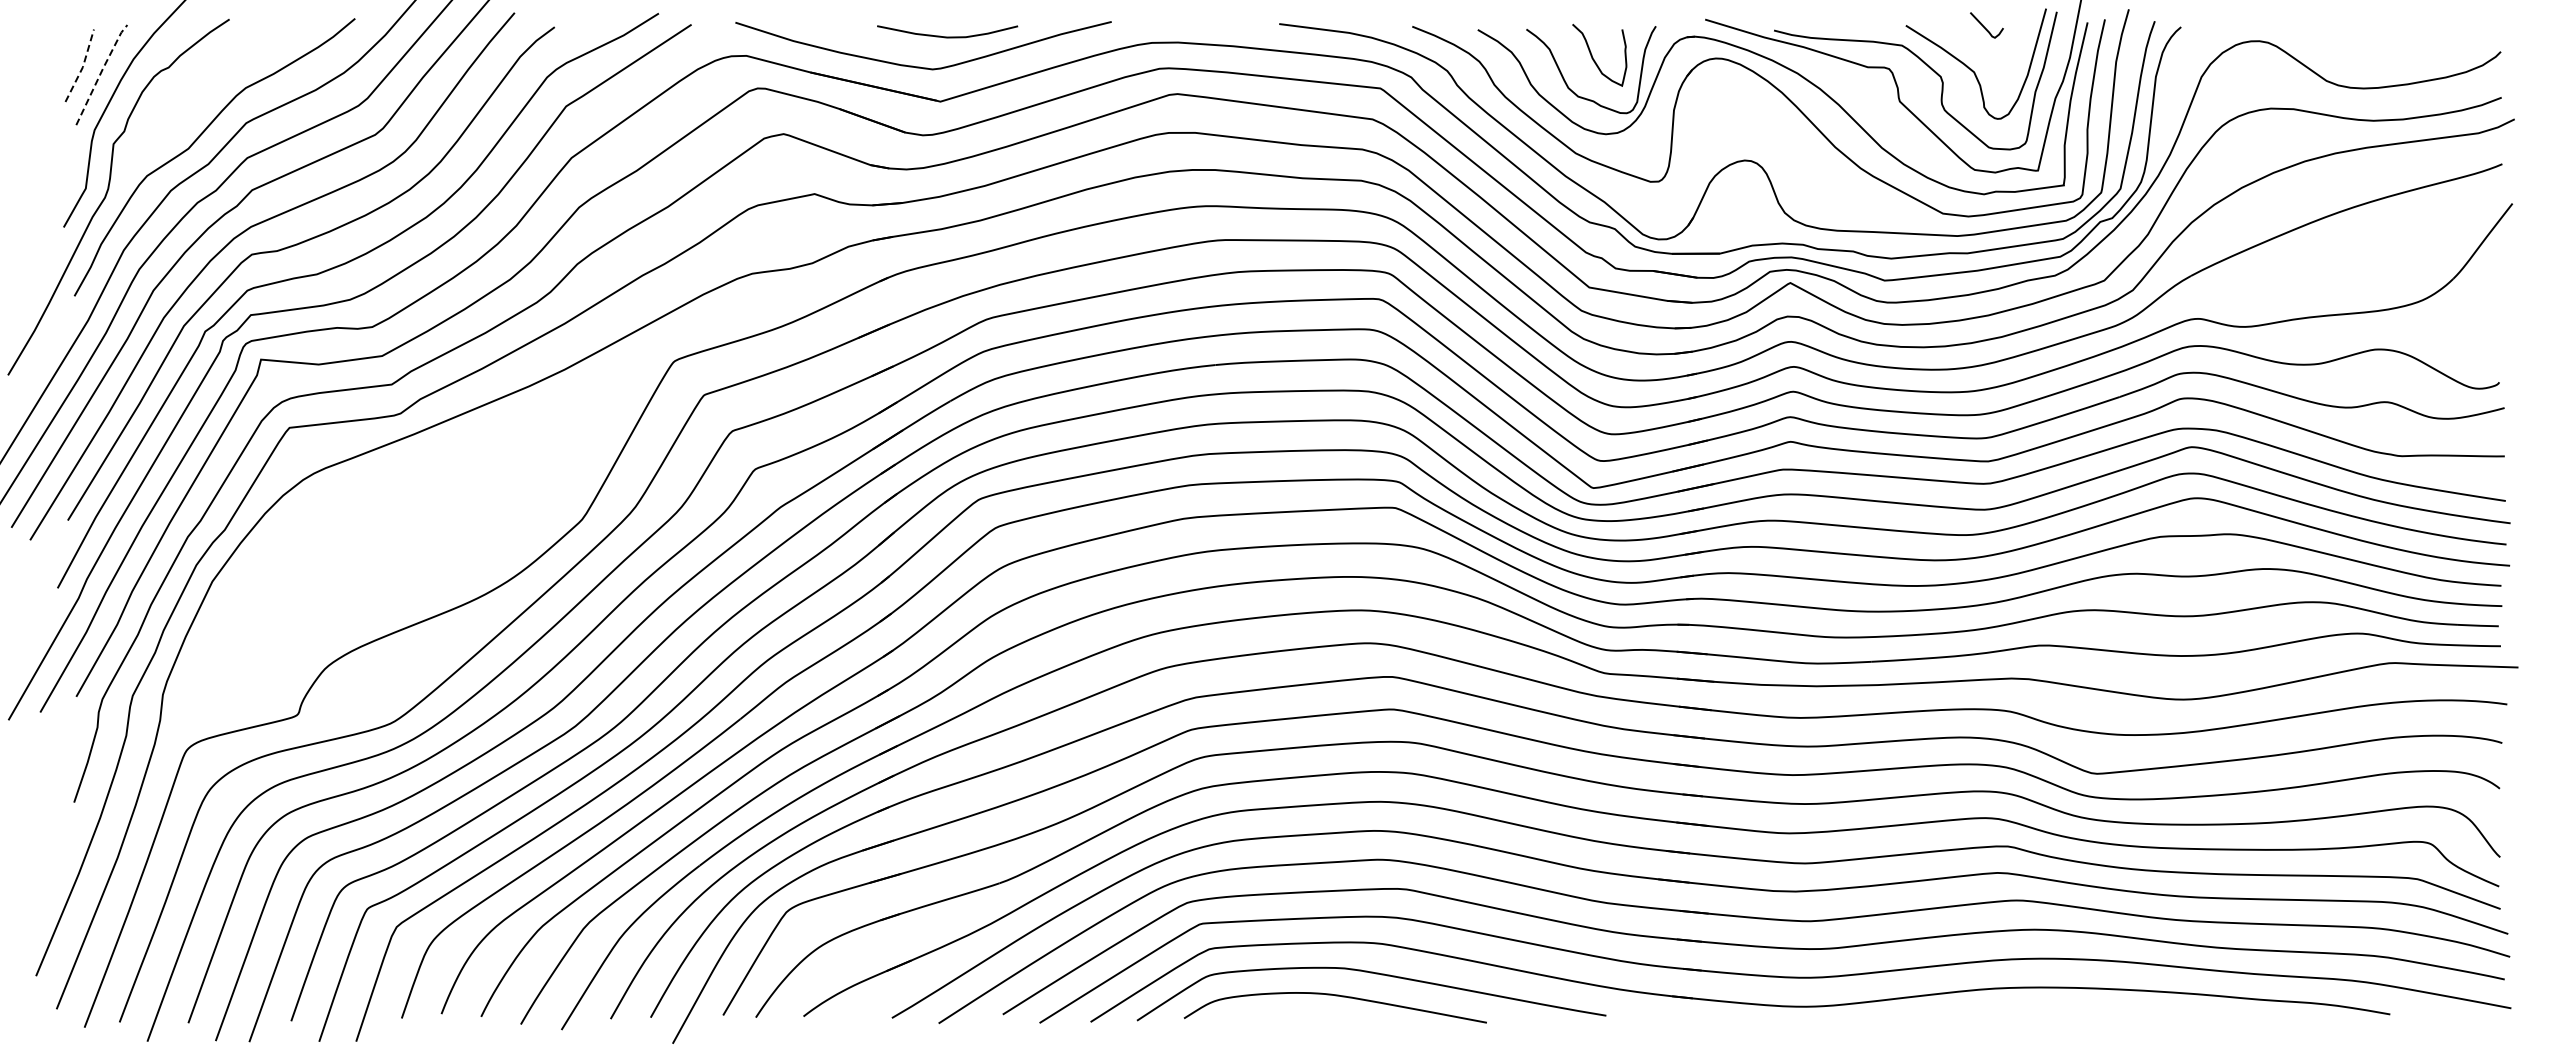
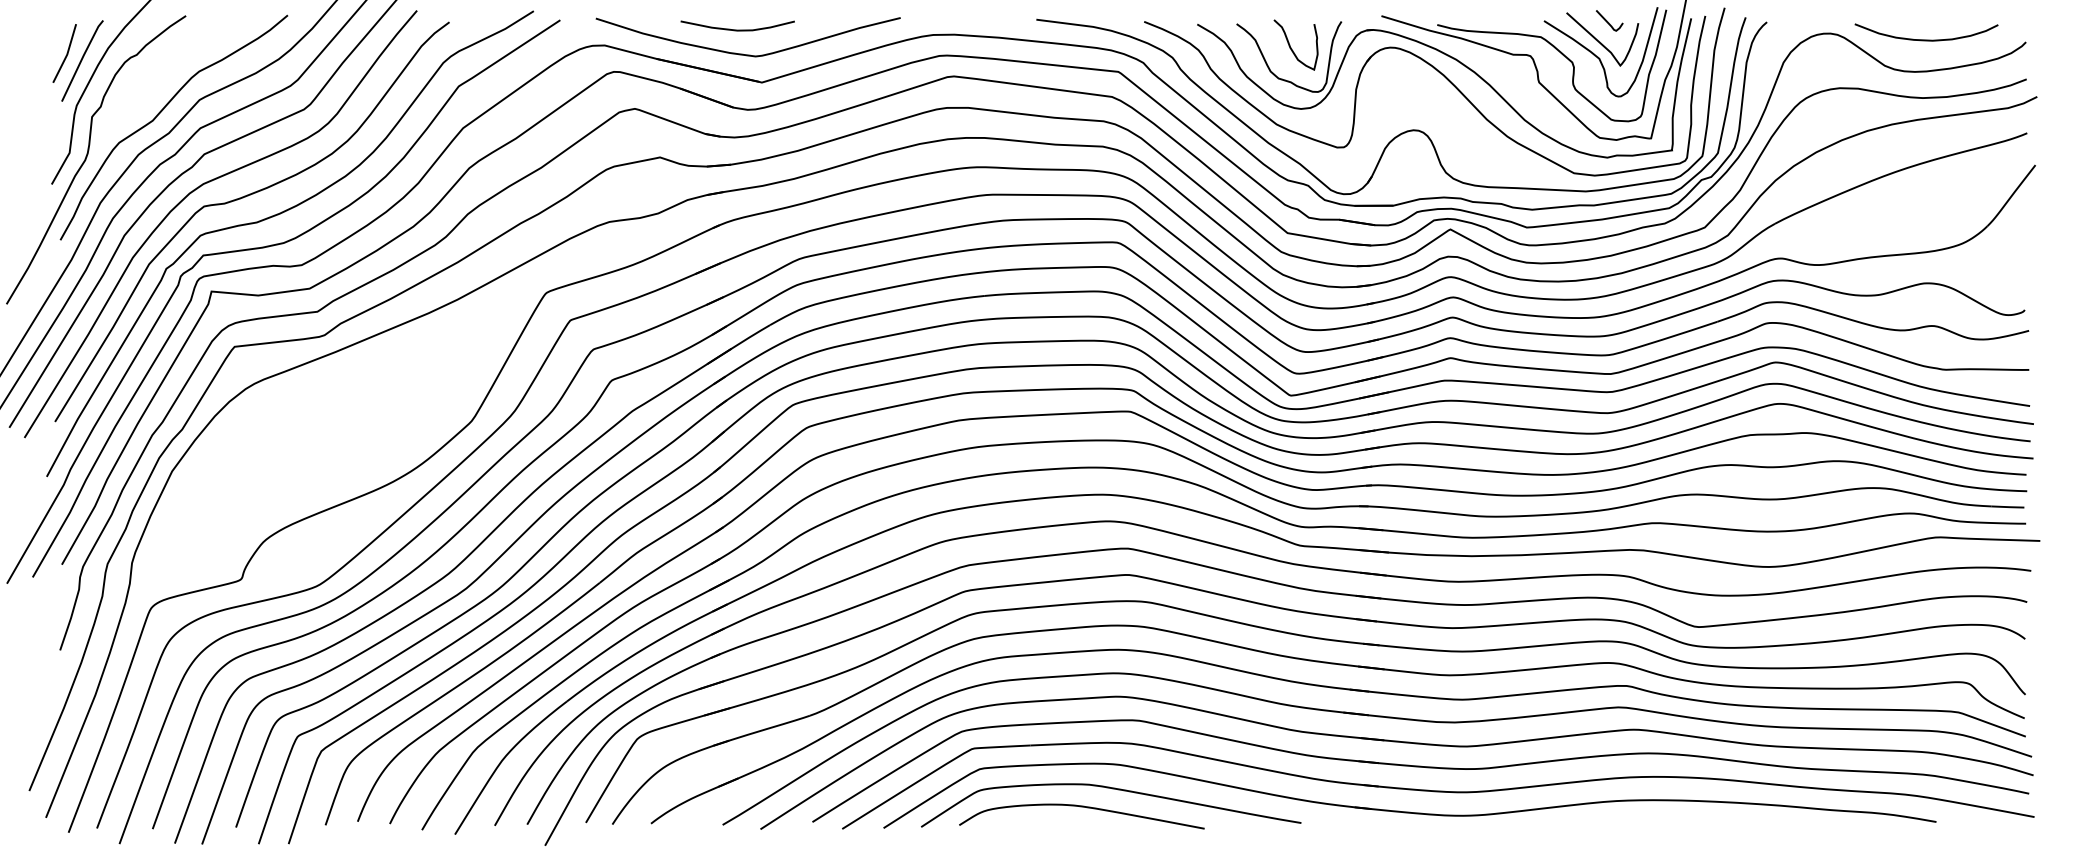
curve: (947, 36) -> (737, 29), moved
curve: (2377, 48) -> (1926, 39), added
curve: (1975, 51) -> (1600, 41), added
line: (82, 67) -> (66, 54), dashed -> solid
line: (101, 72) -> (82, 58), dashed -> solid

